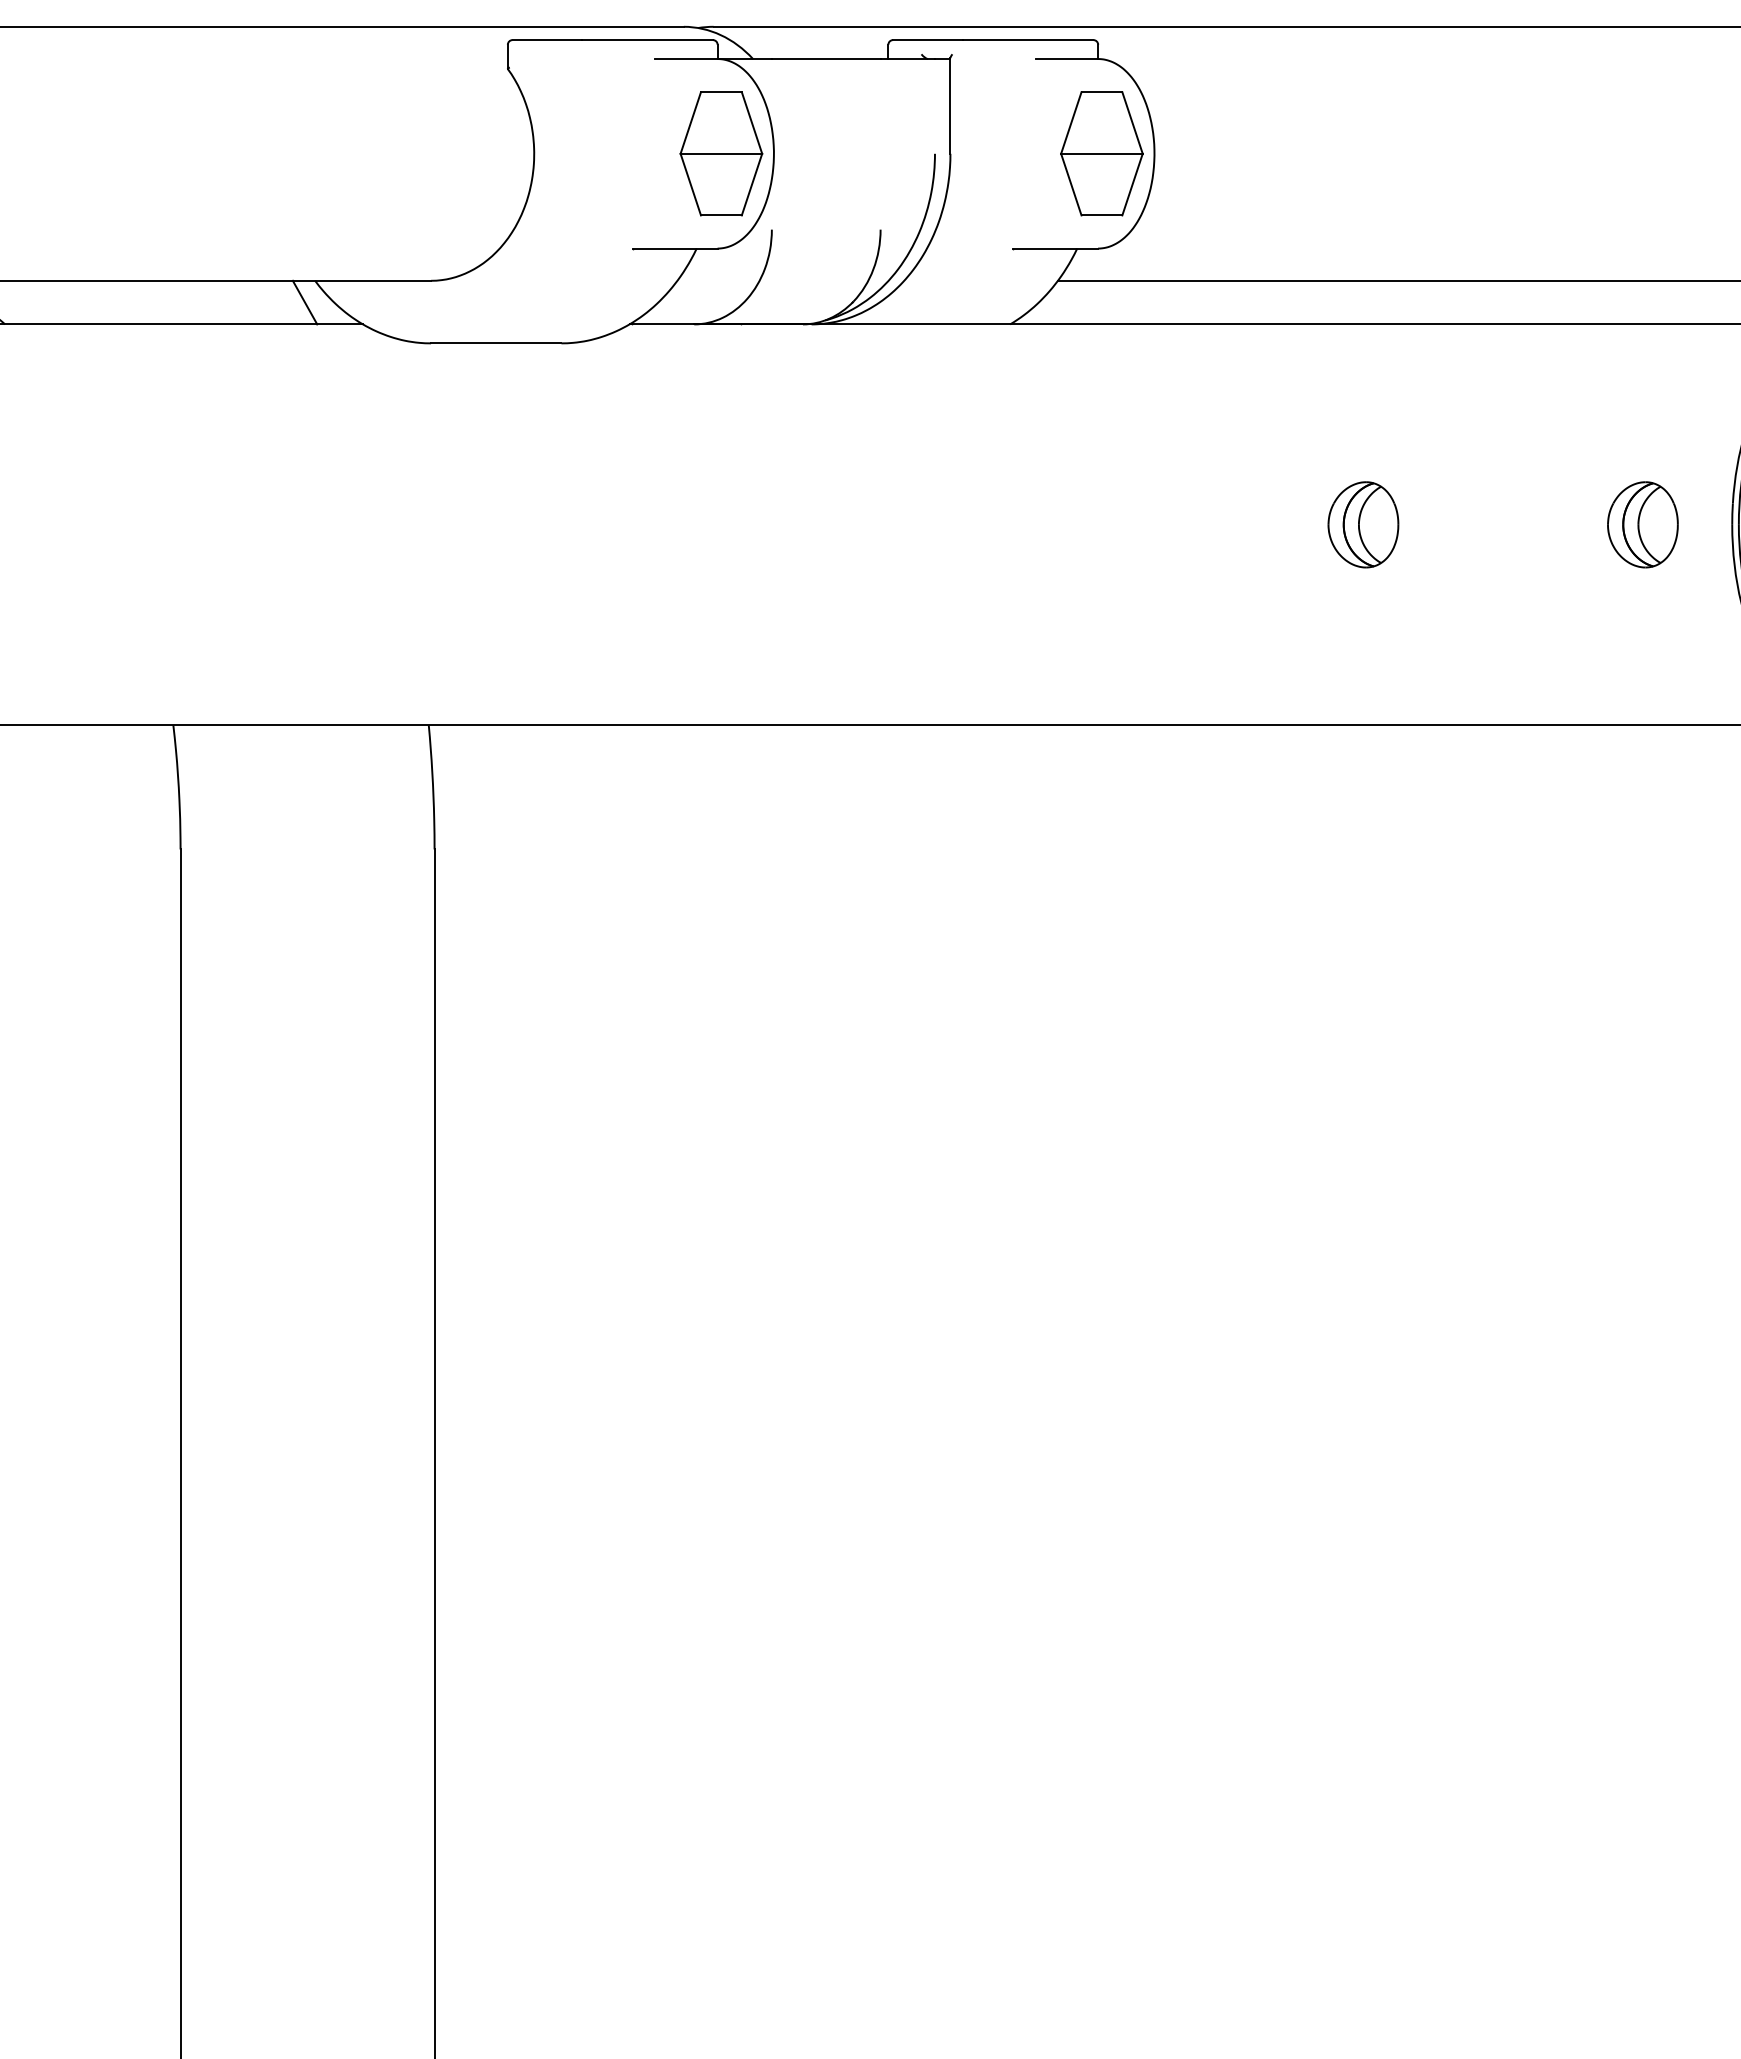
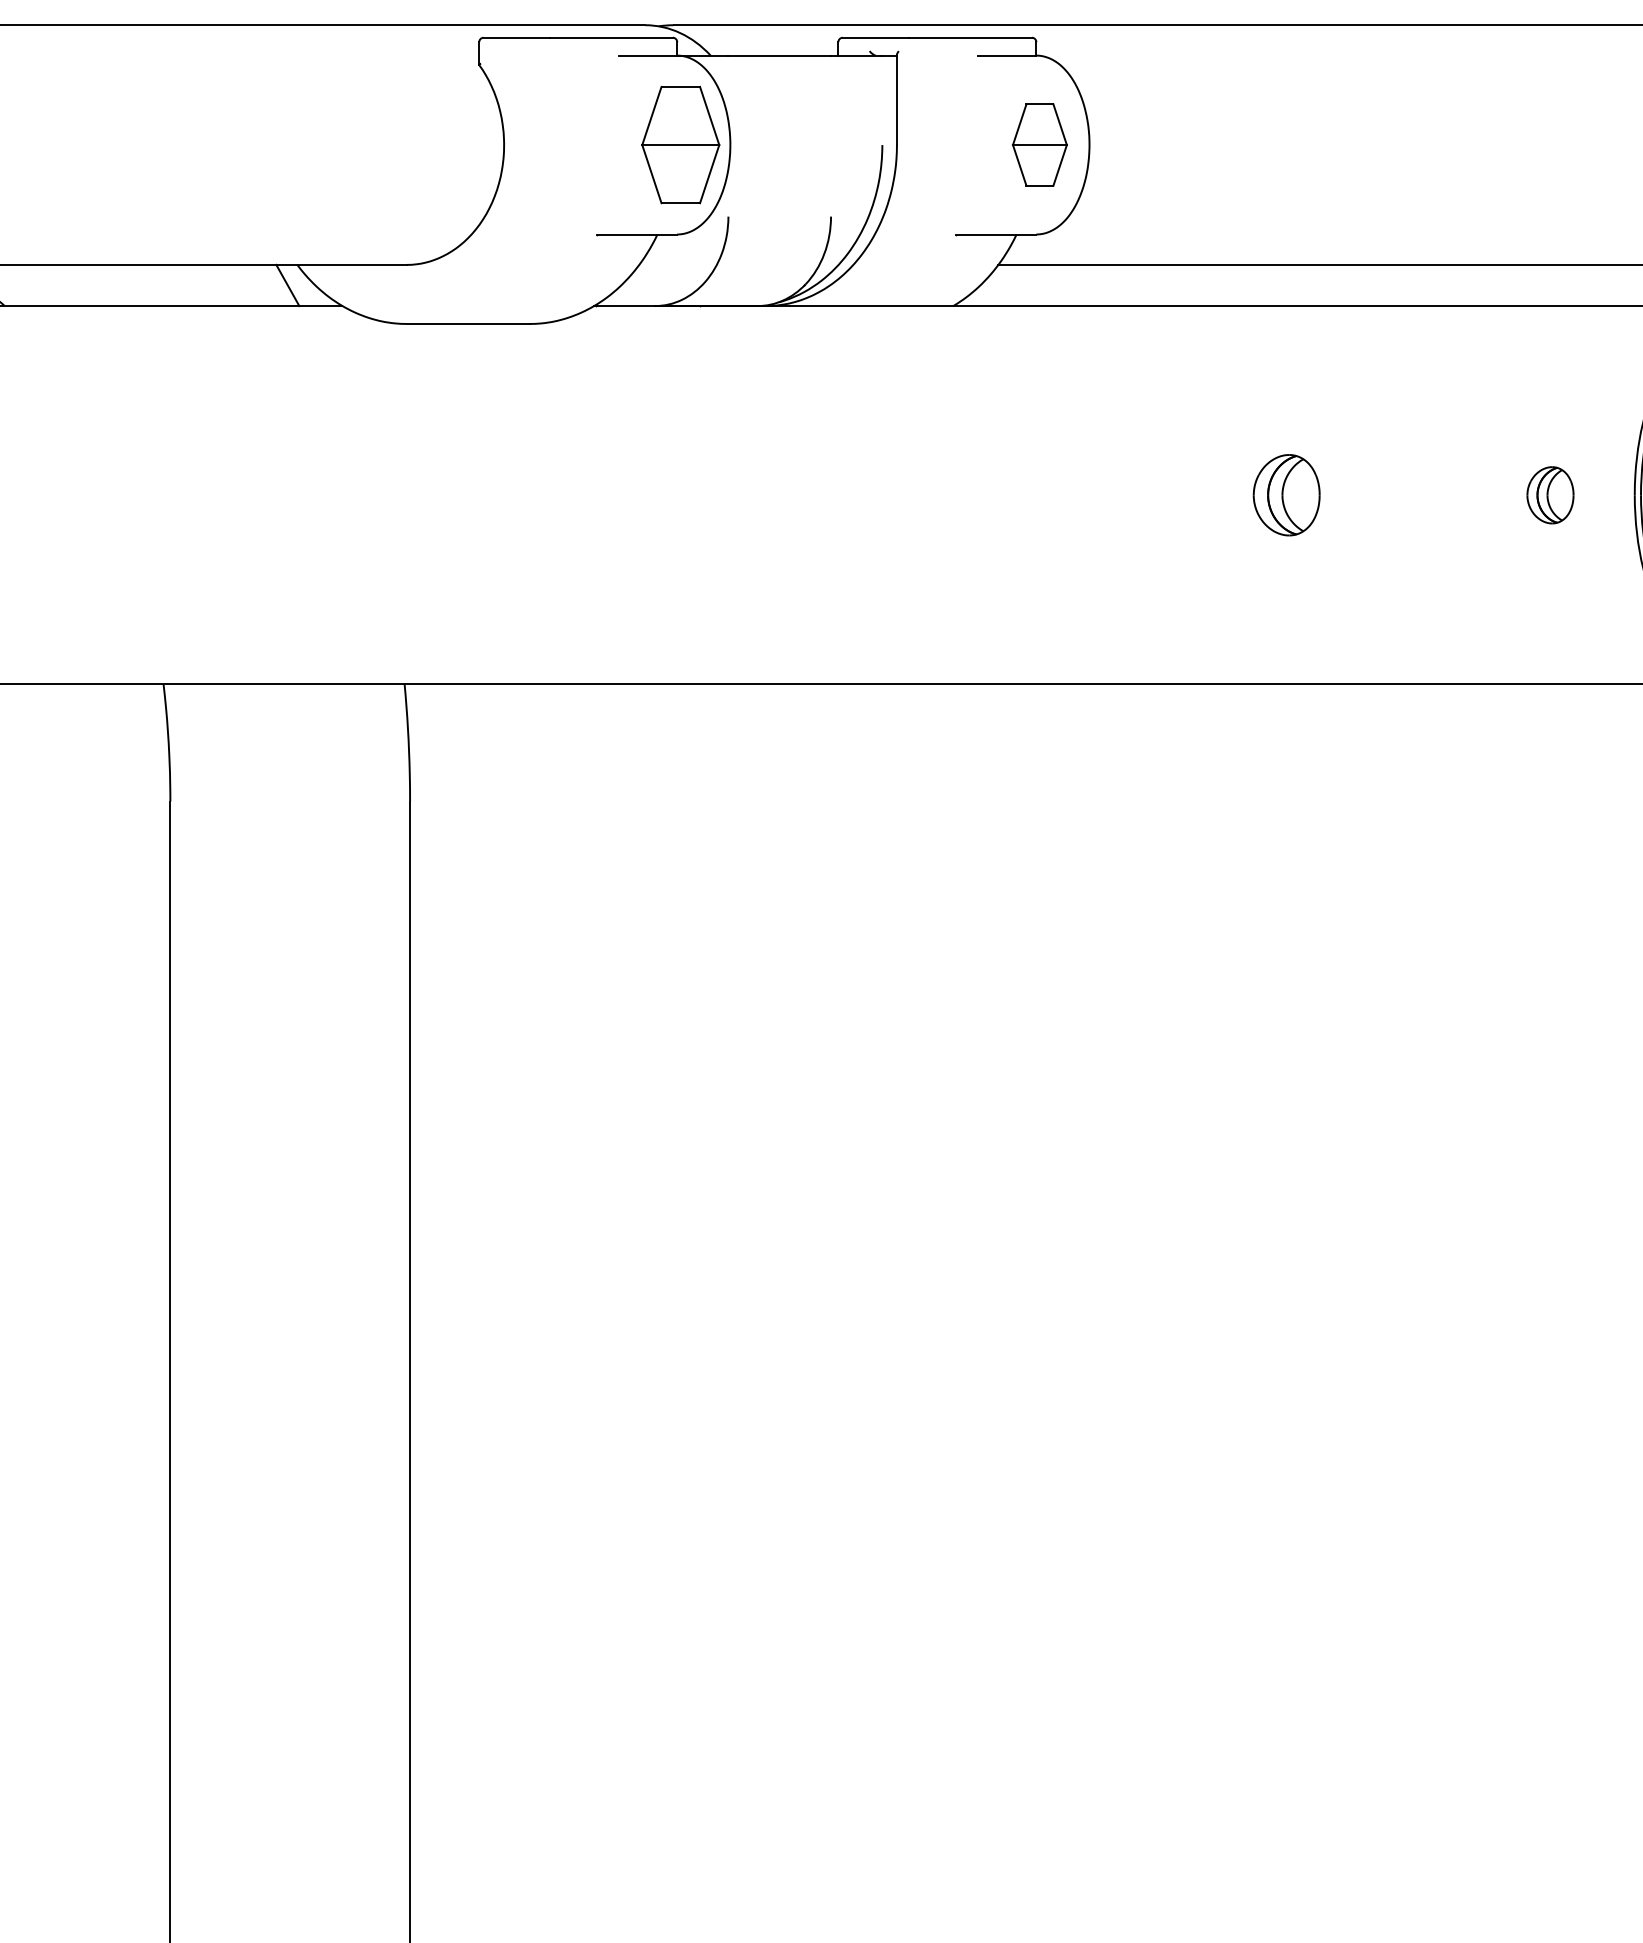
part: (1101, 153) -> (1039, 144), size x0.7
part: (1642, 525) -> (1550, 495), size x0.7

